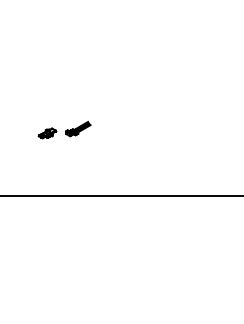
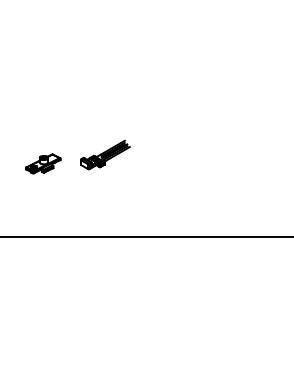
part: (64, 129) -> (77, 156), size x1.67

